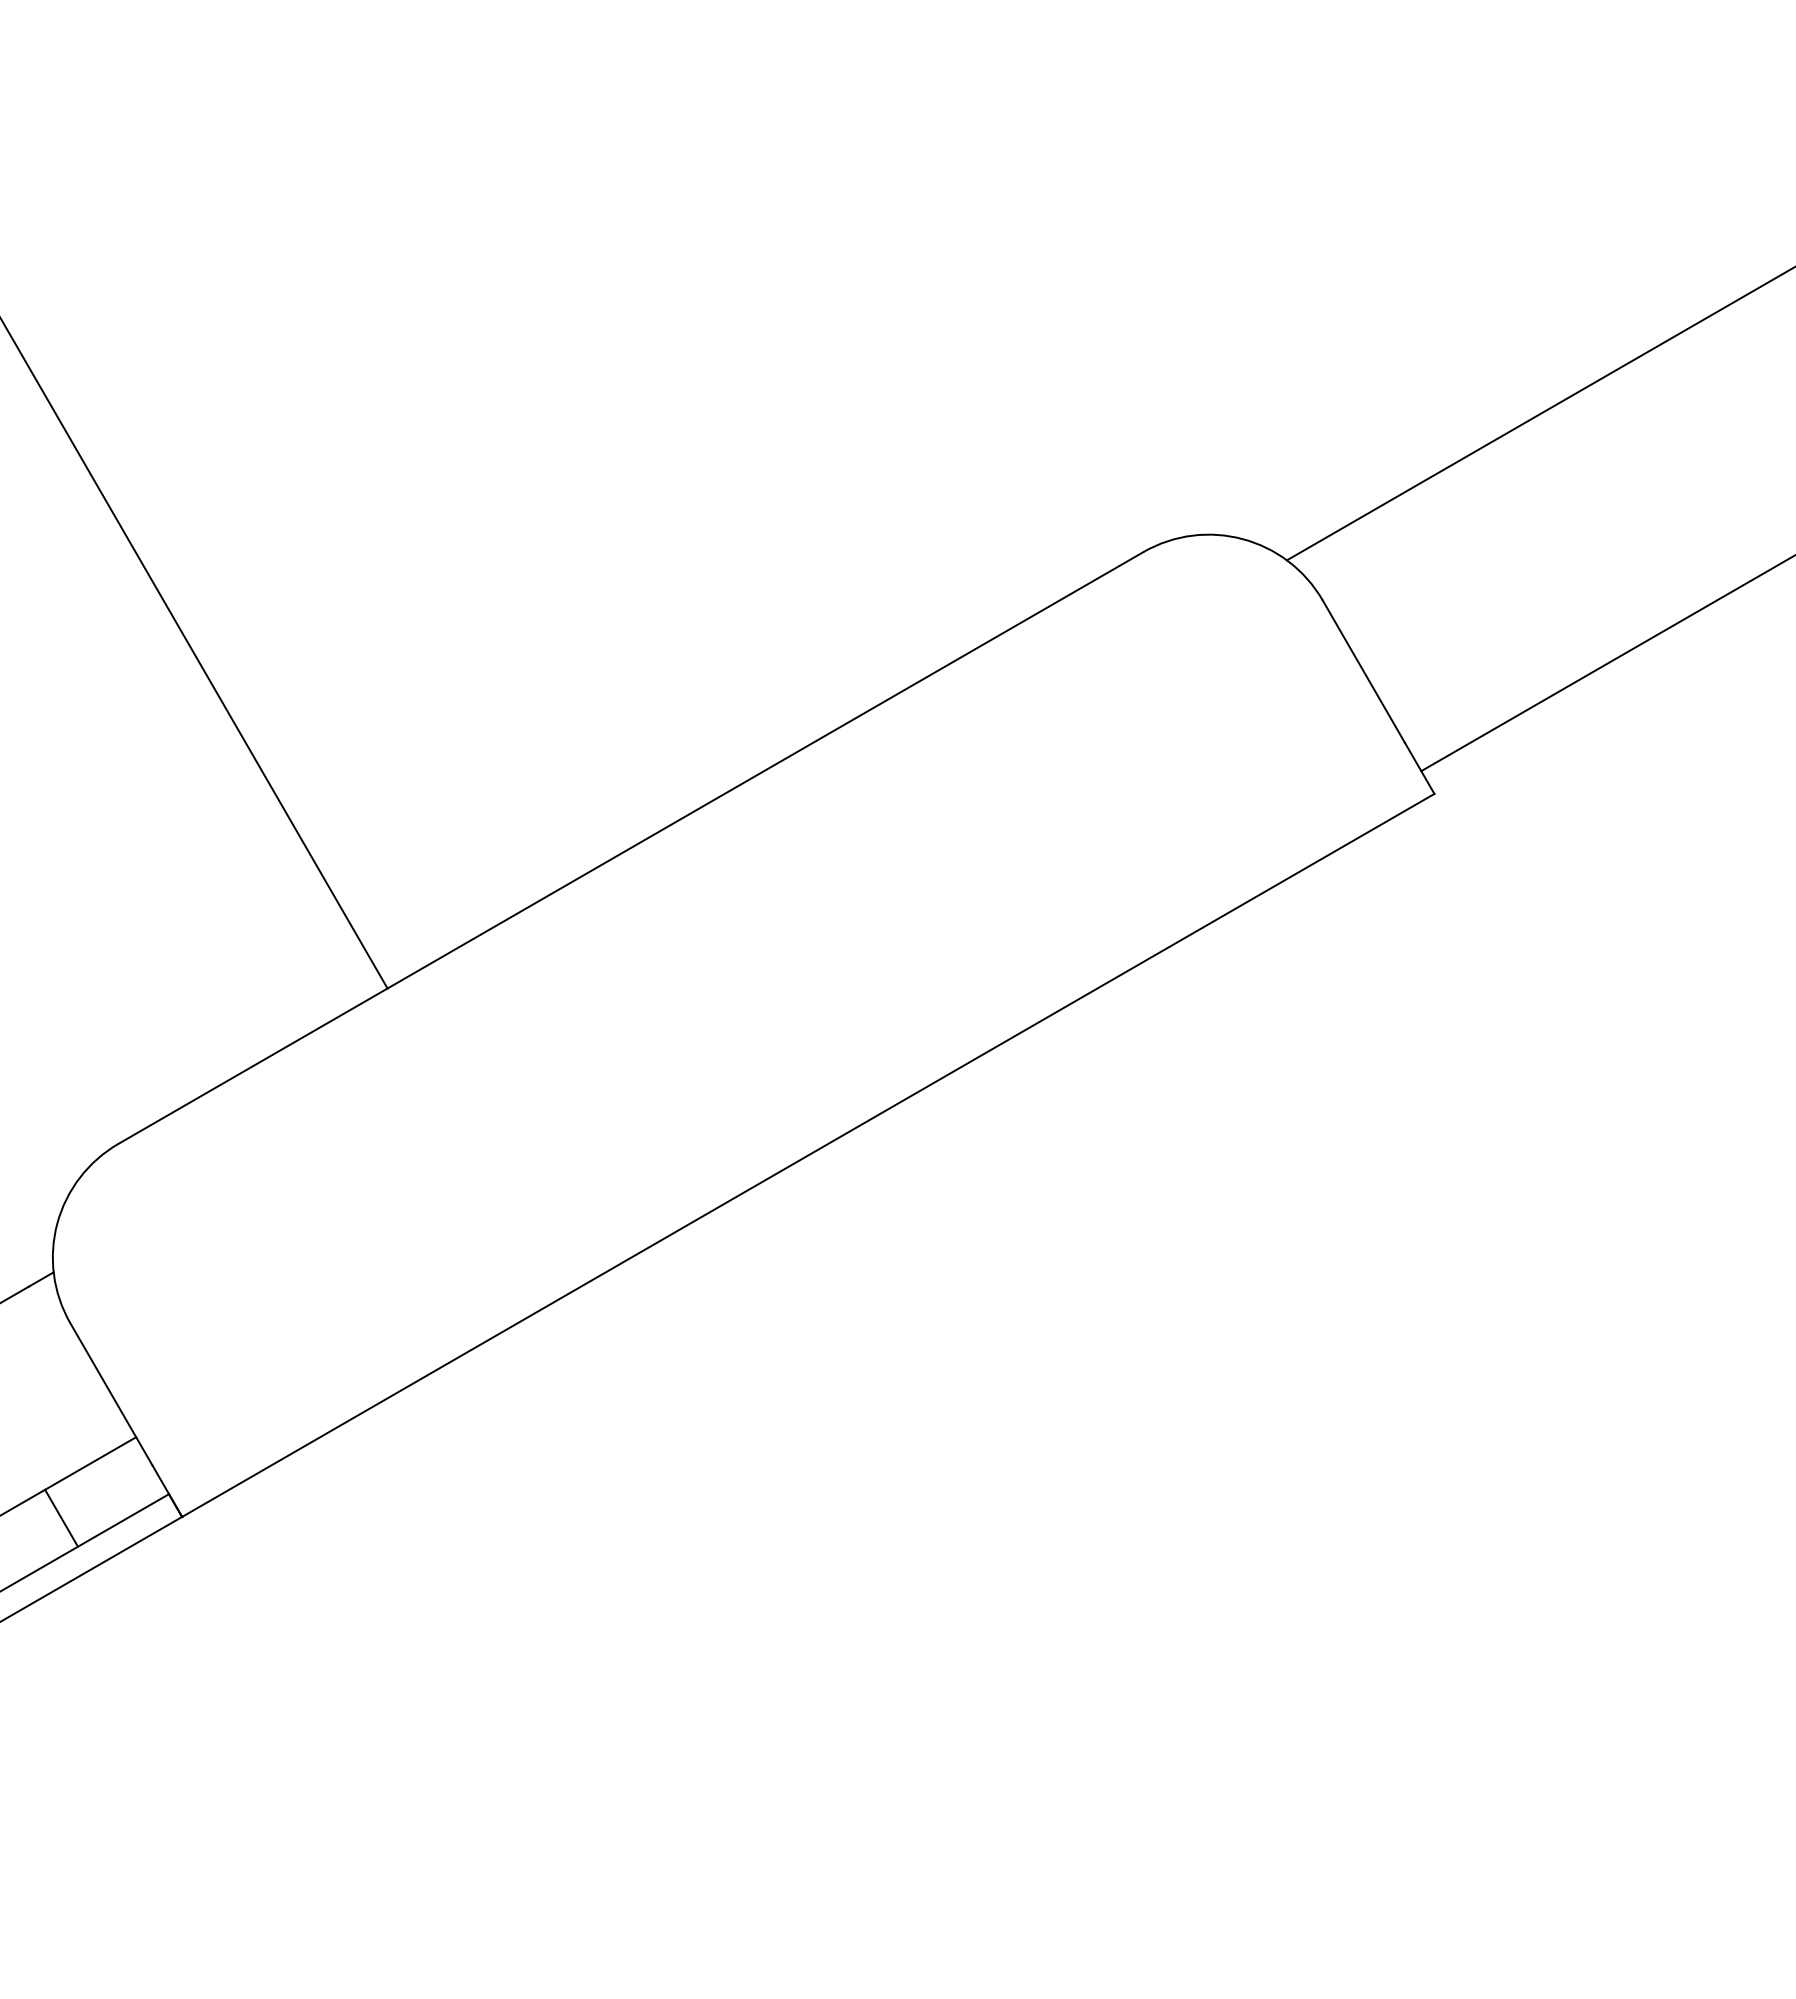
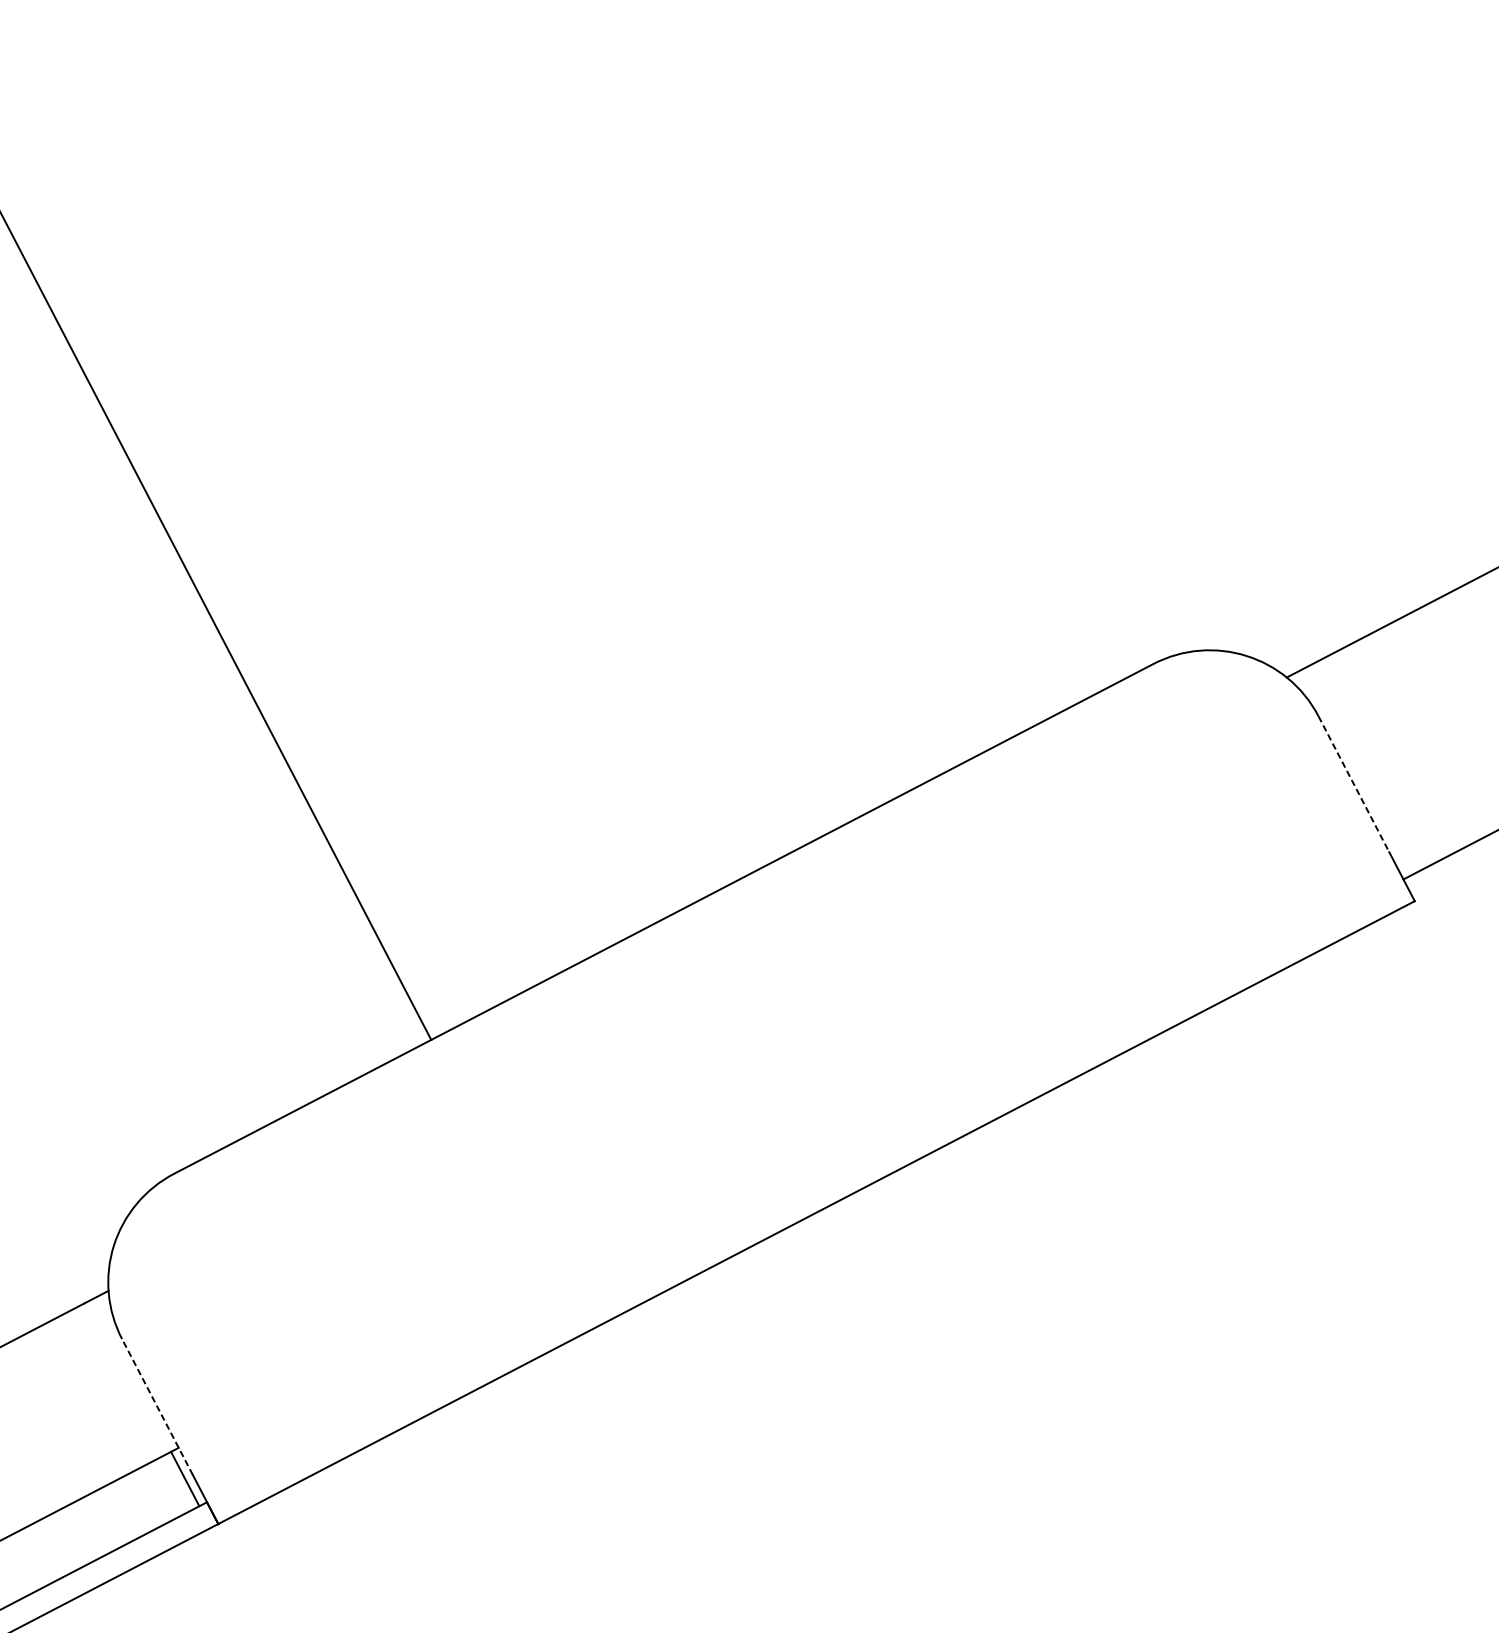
line: (1364, 671) -> (1354, 784), solid -> dashed
line: (111, 1394) -> (157, 1407), solid -> dashed
line: (61, 1517) -> (185, 1478), moved

